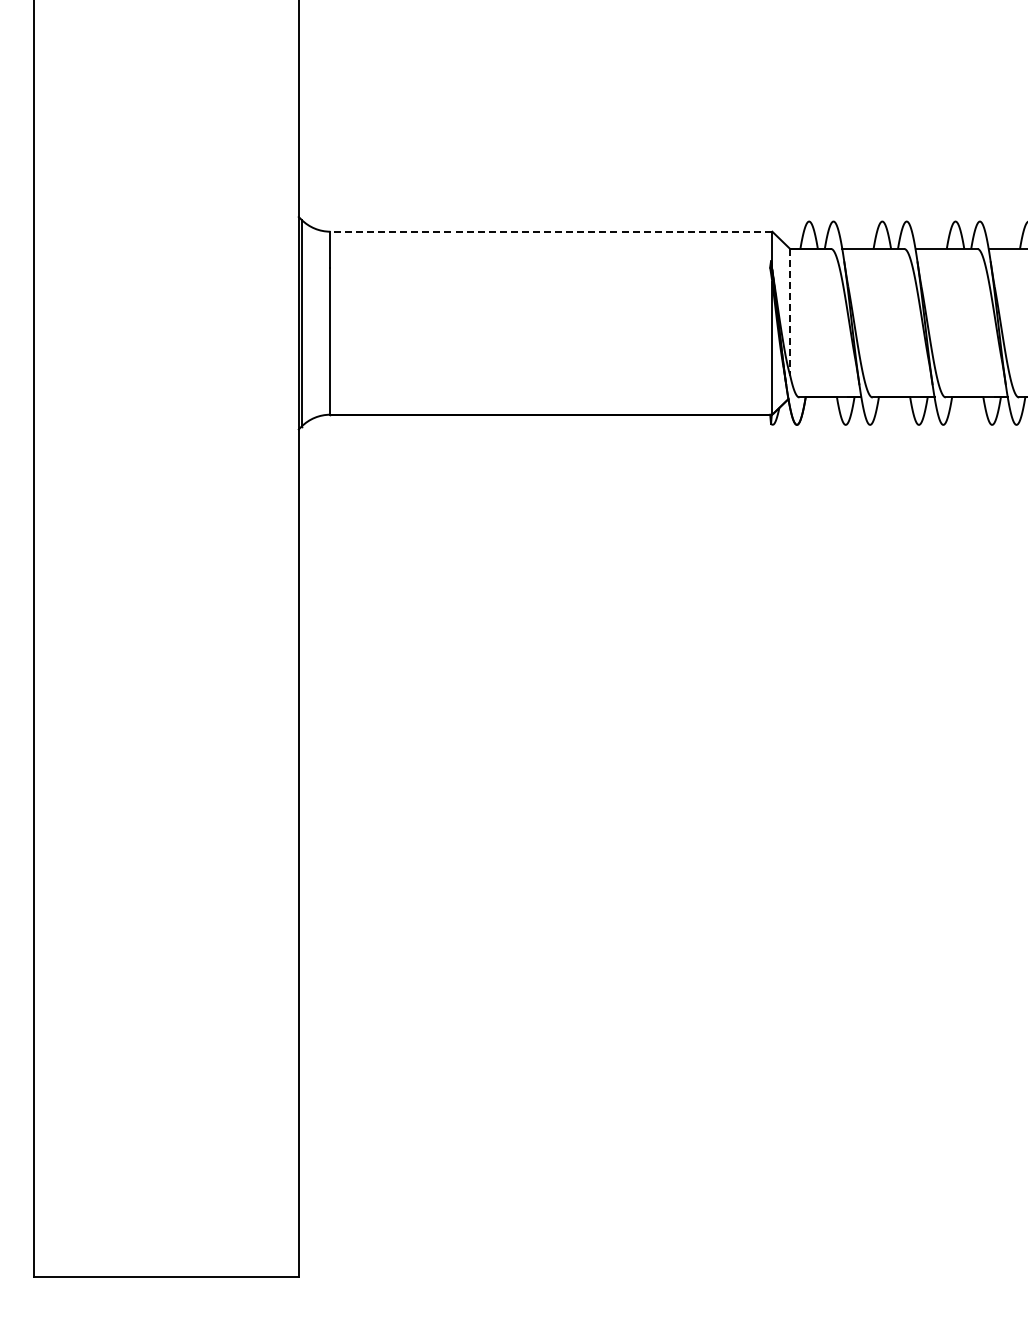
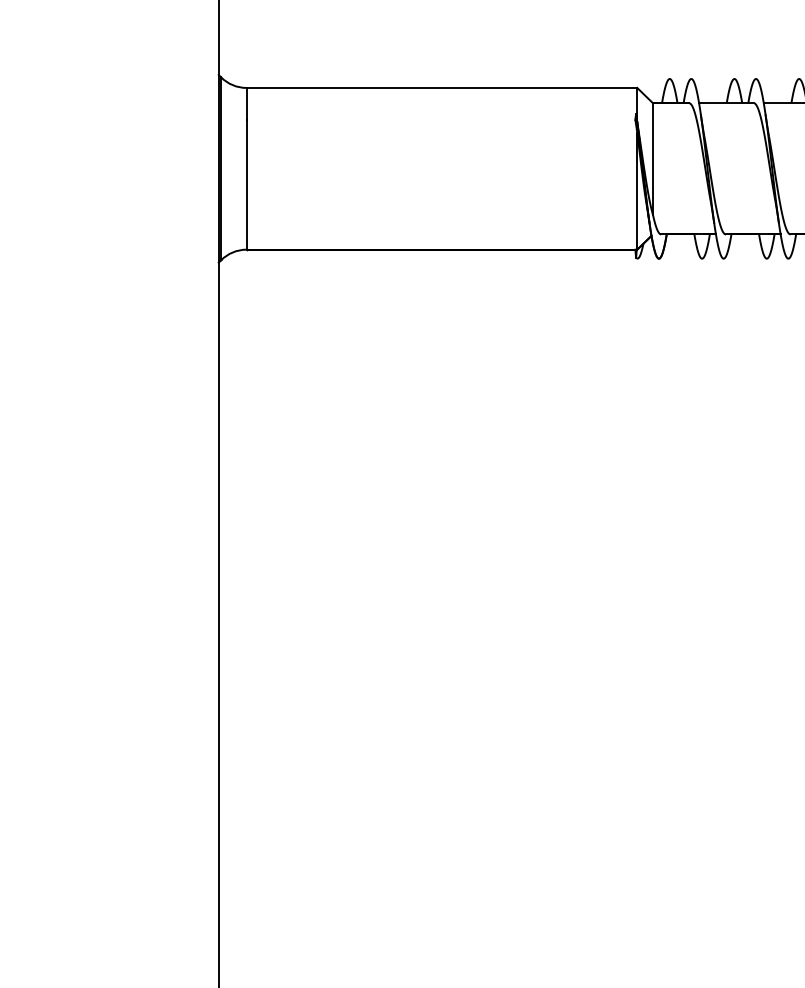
line: (550, 231) -> (441, 87), dashed -> solid
line: (790, 312) -> (653, 159), dashed -> solid

